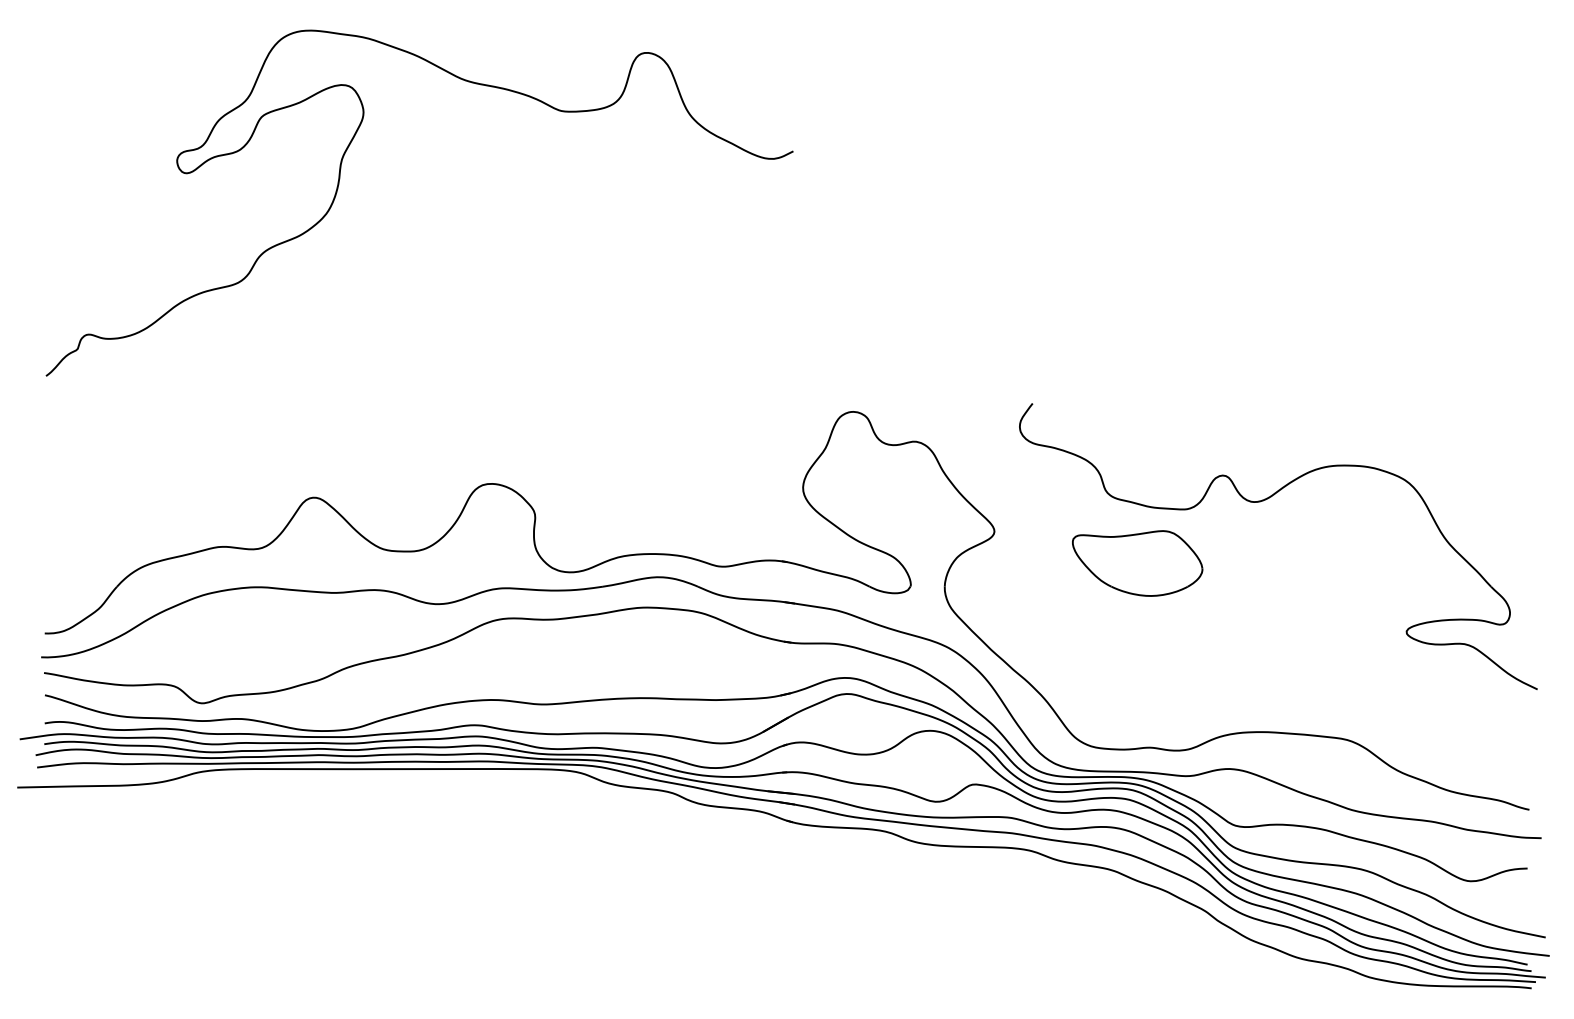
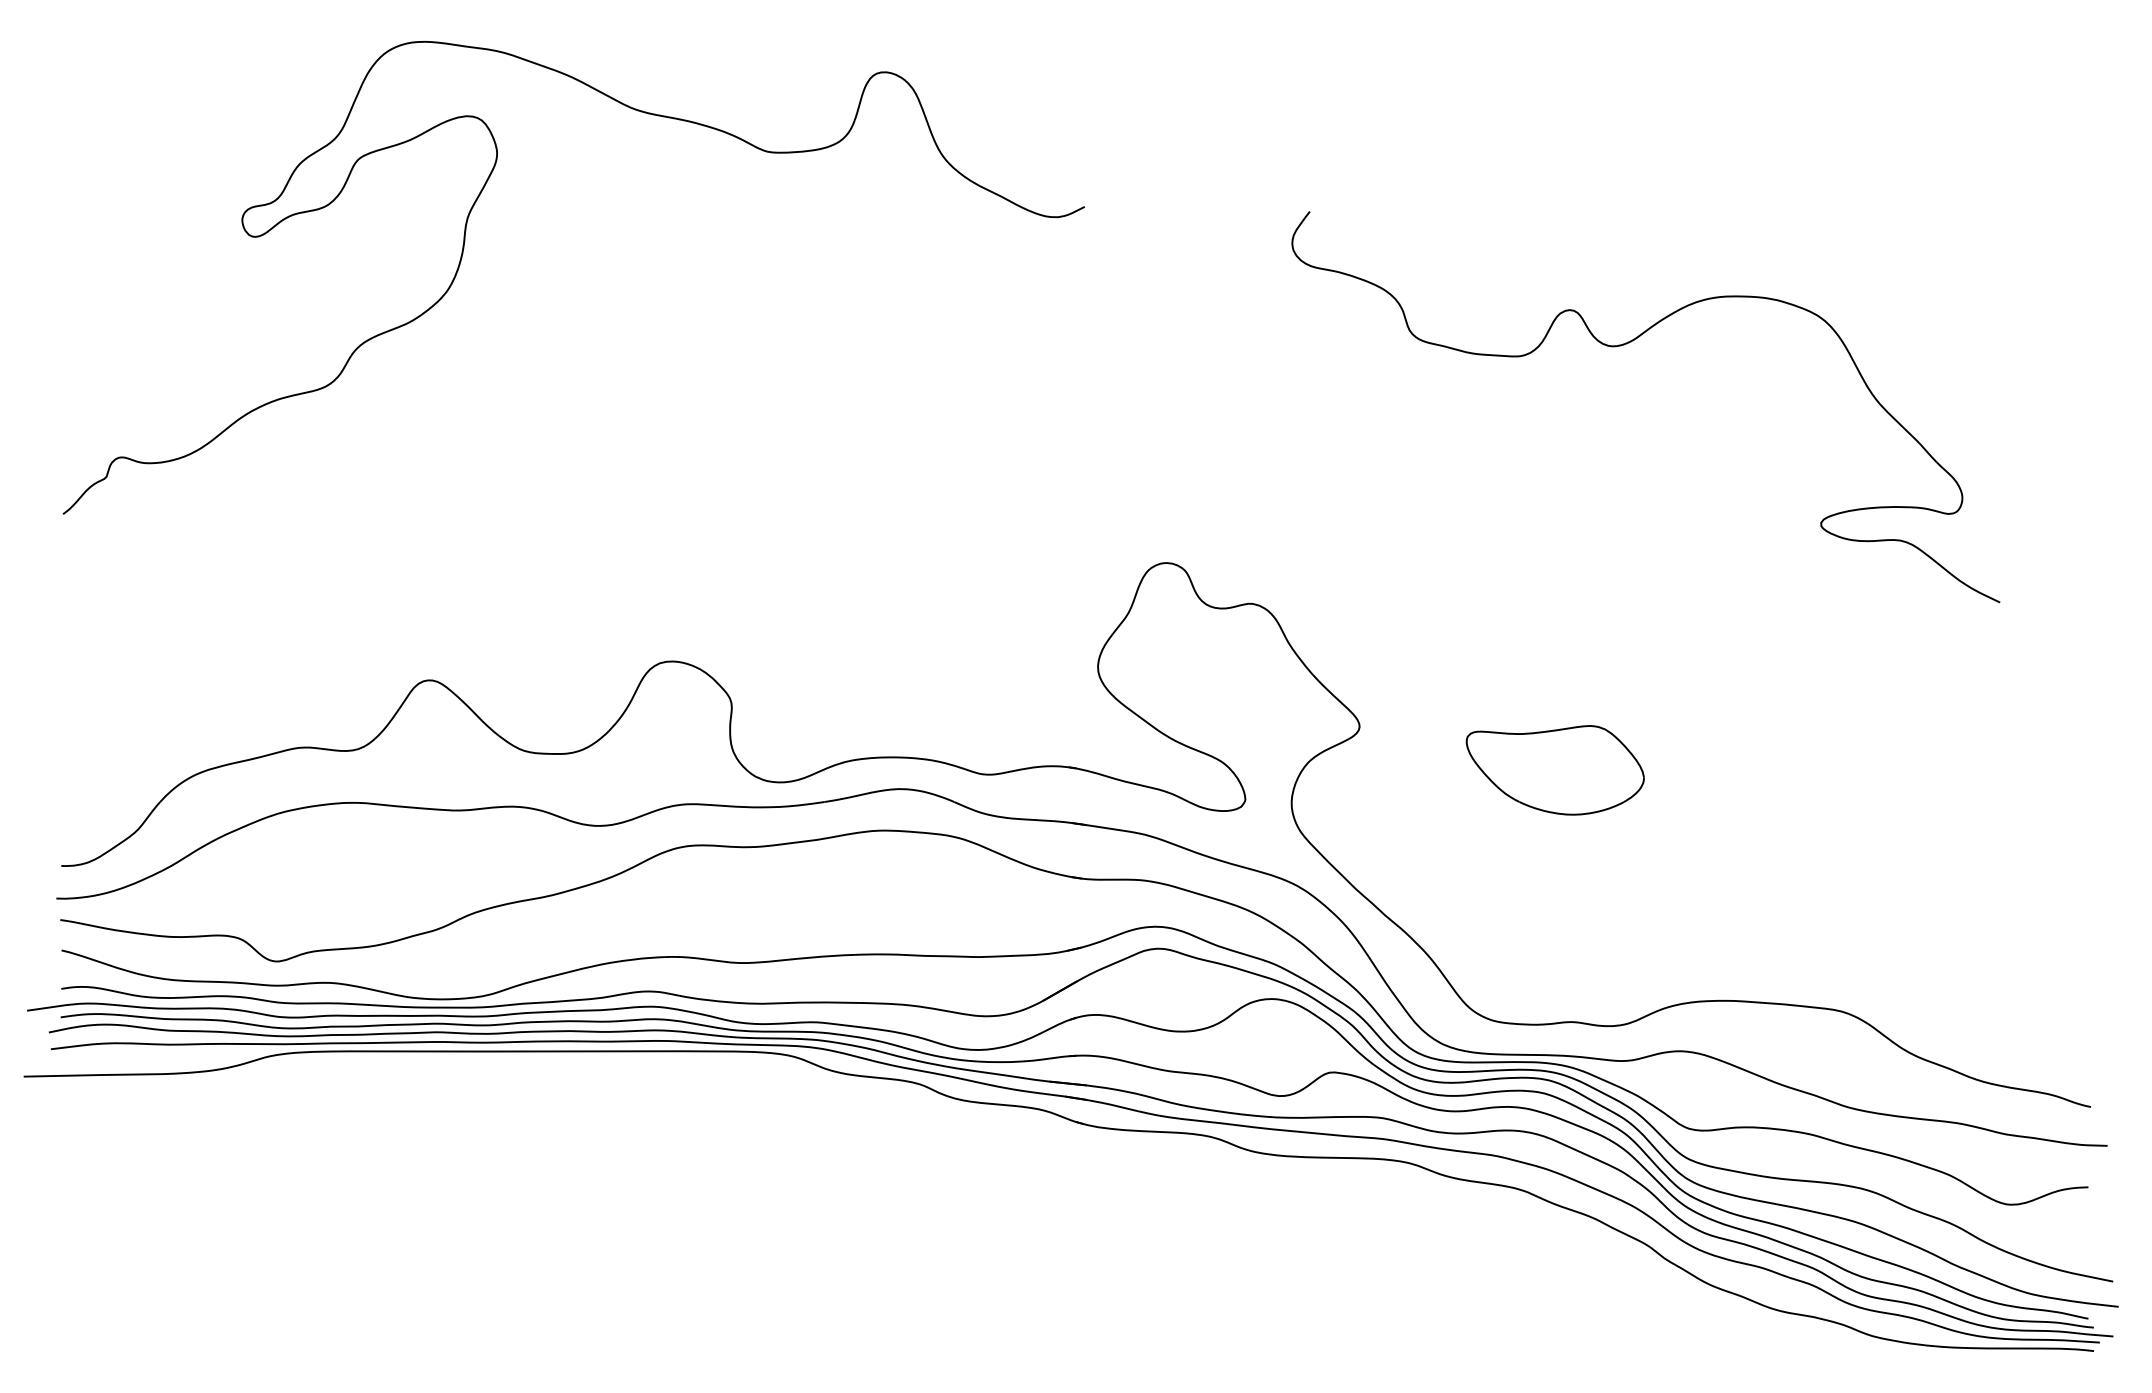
part: (1262, 501) -> (1624, 345), moved

